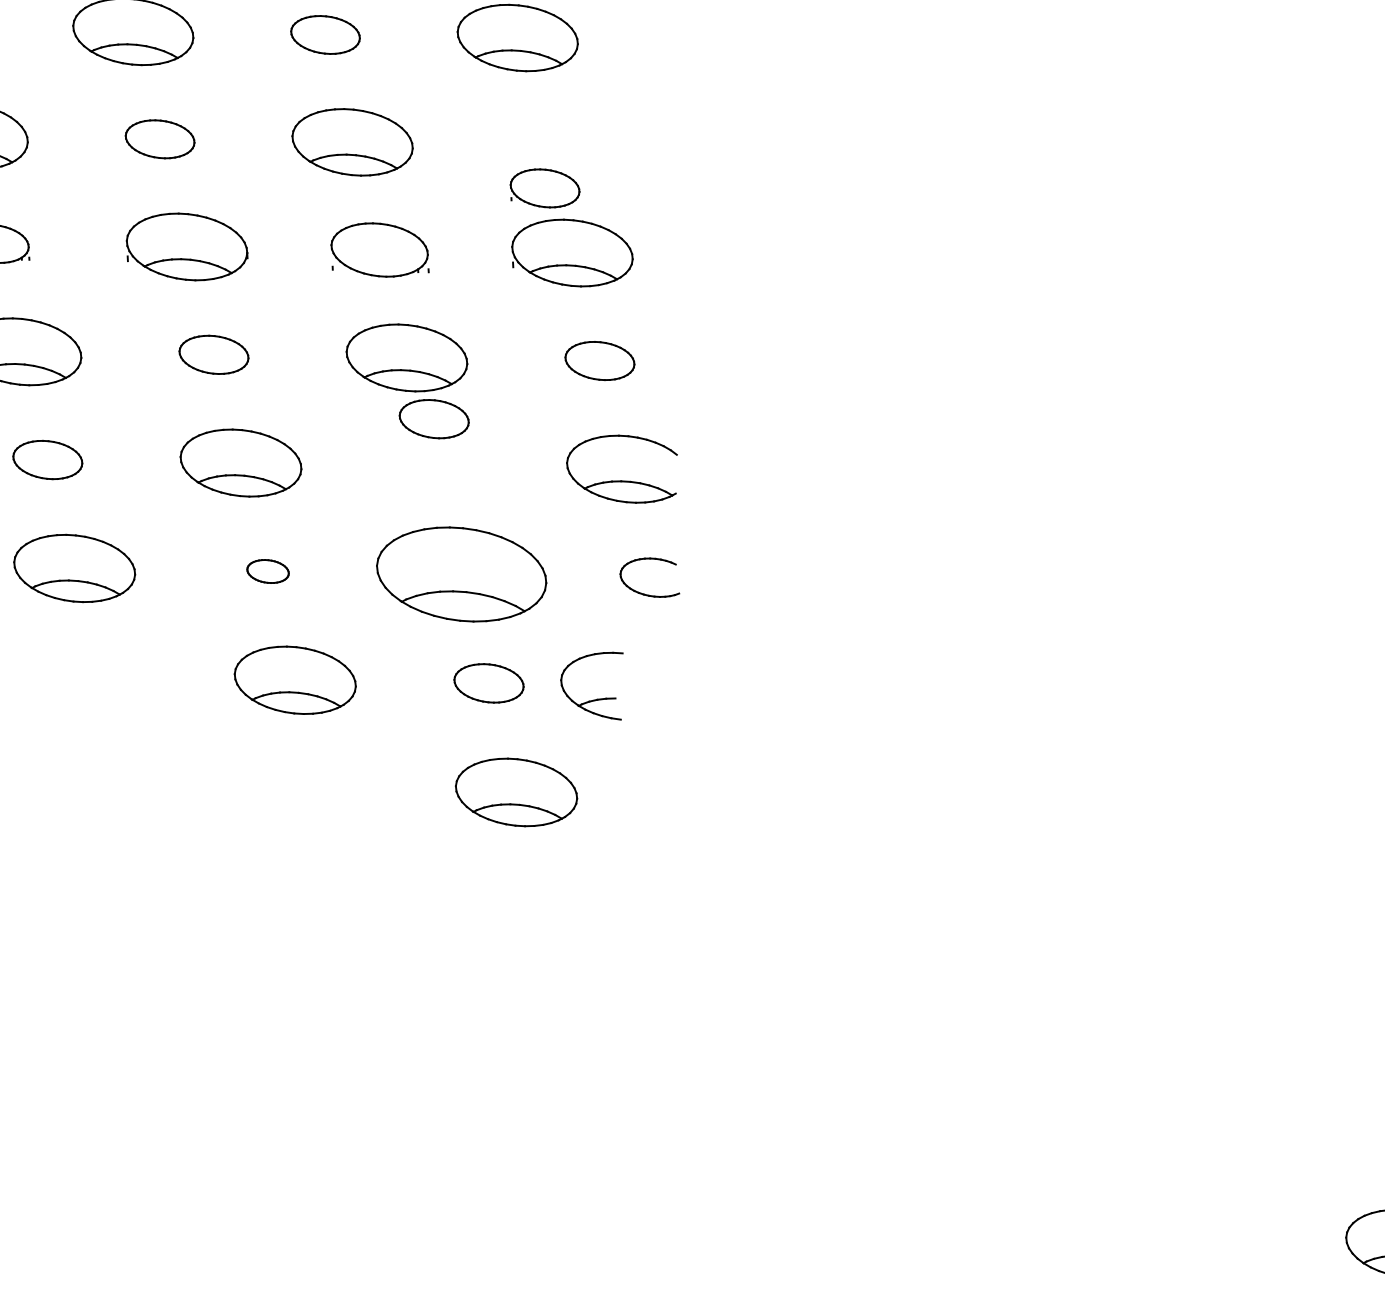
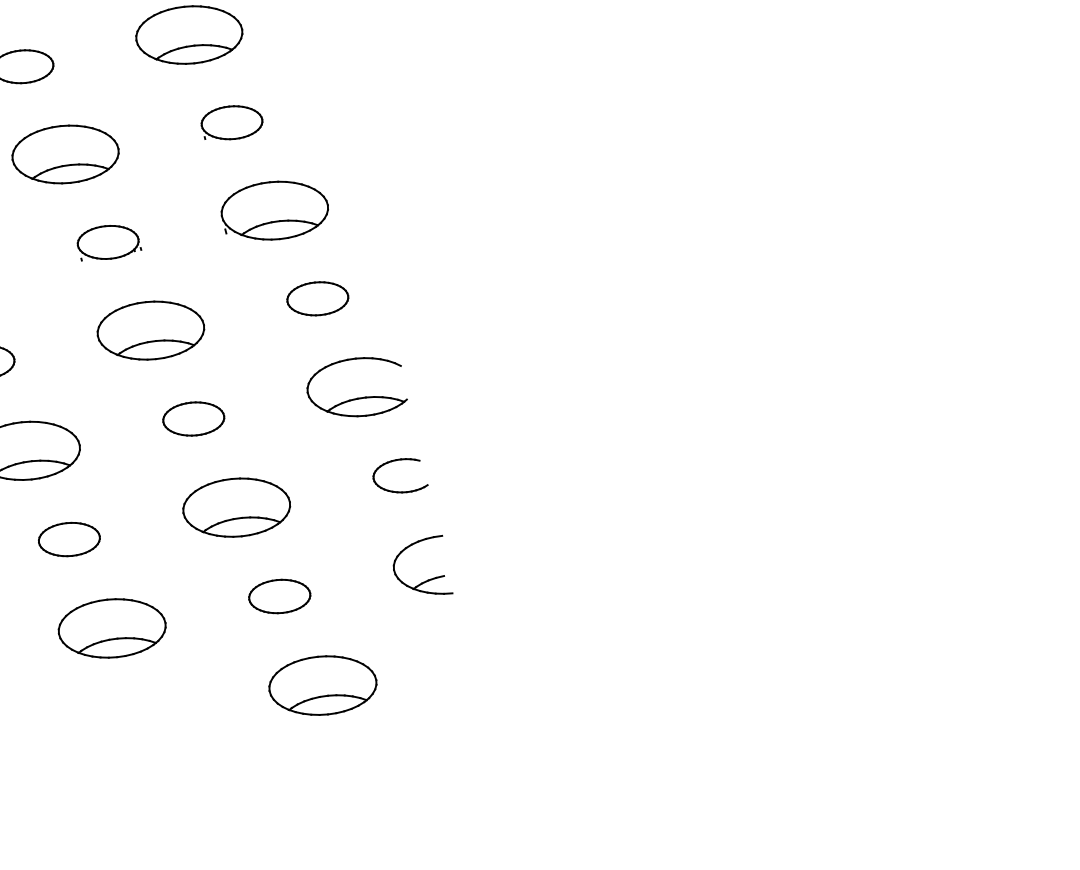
part: (544, 188) -> (231, 122), moved
part: (379, 249) -> (107, 242), size x0.71
part: (433, 419) -> (193, 419), moved
part: (267, 571) -> (68, 539), size x1.67
part: (461, 574) -> (236, 507), size x0.71
part: (593, 699) -> (425, 580), moved

